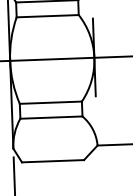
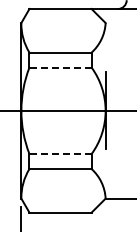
line: (47, 16) -> (60, 67), solid -> dashed
line: (50, 103) -> (60, 154), solid -> dashed

